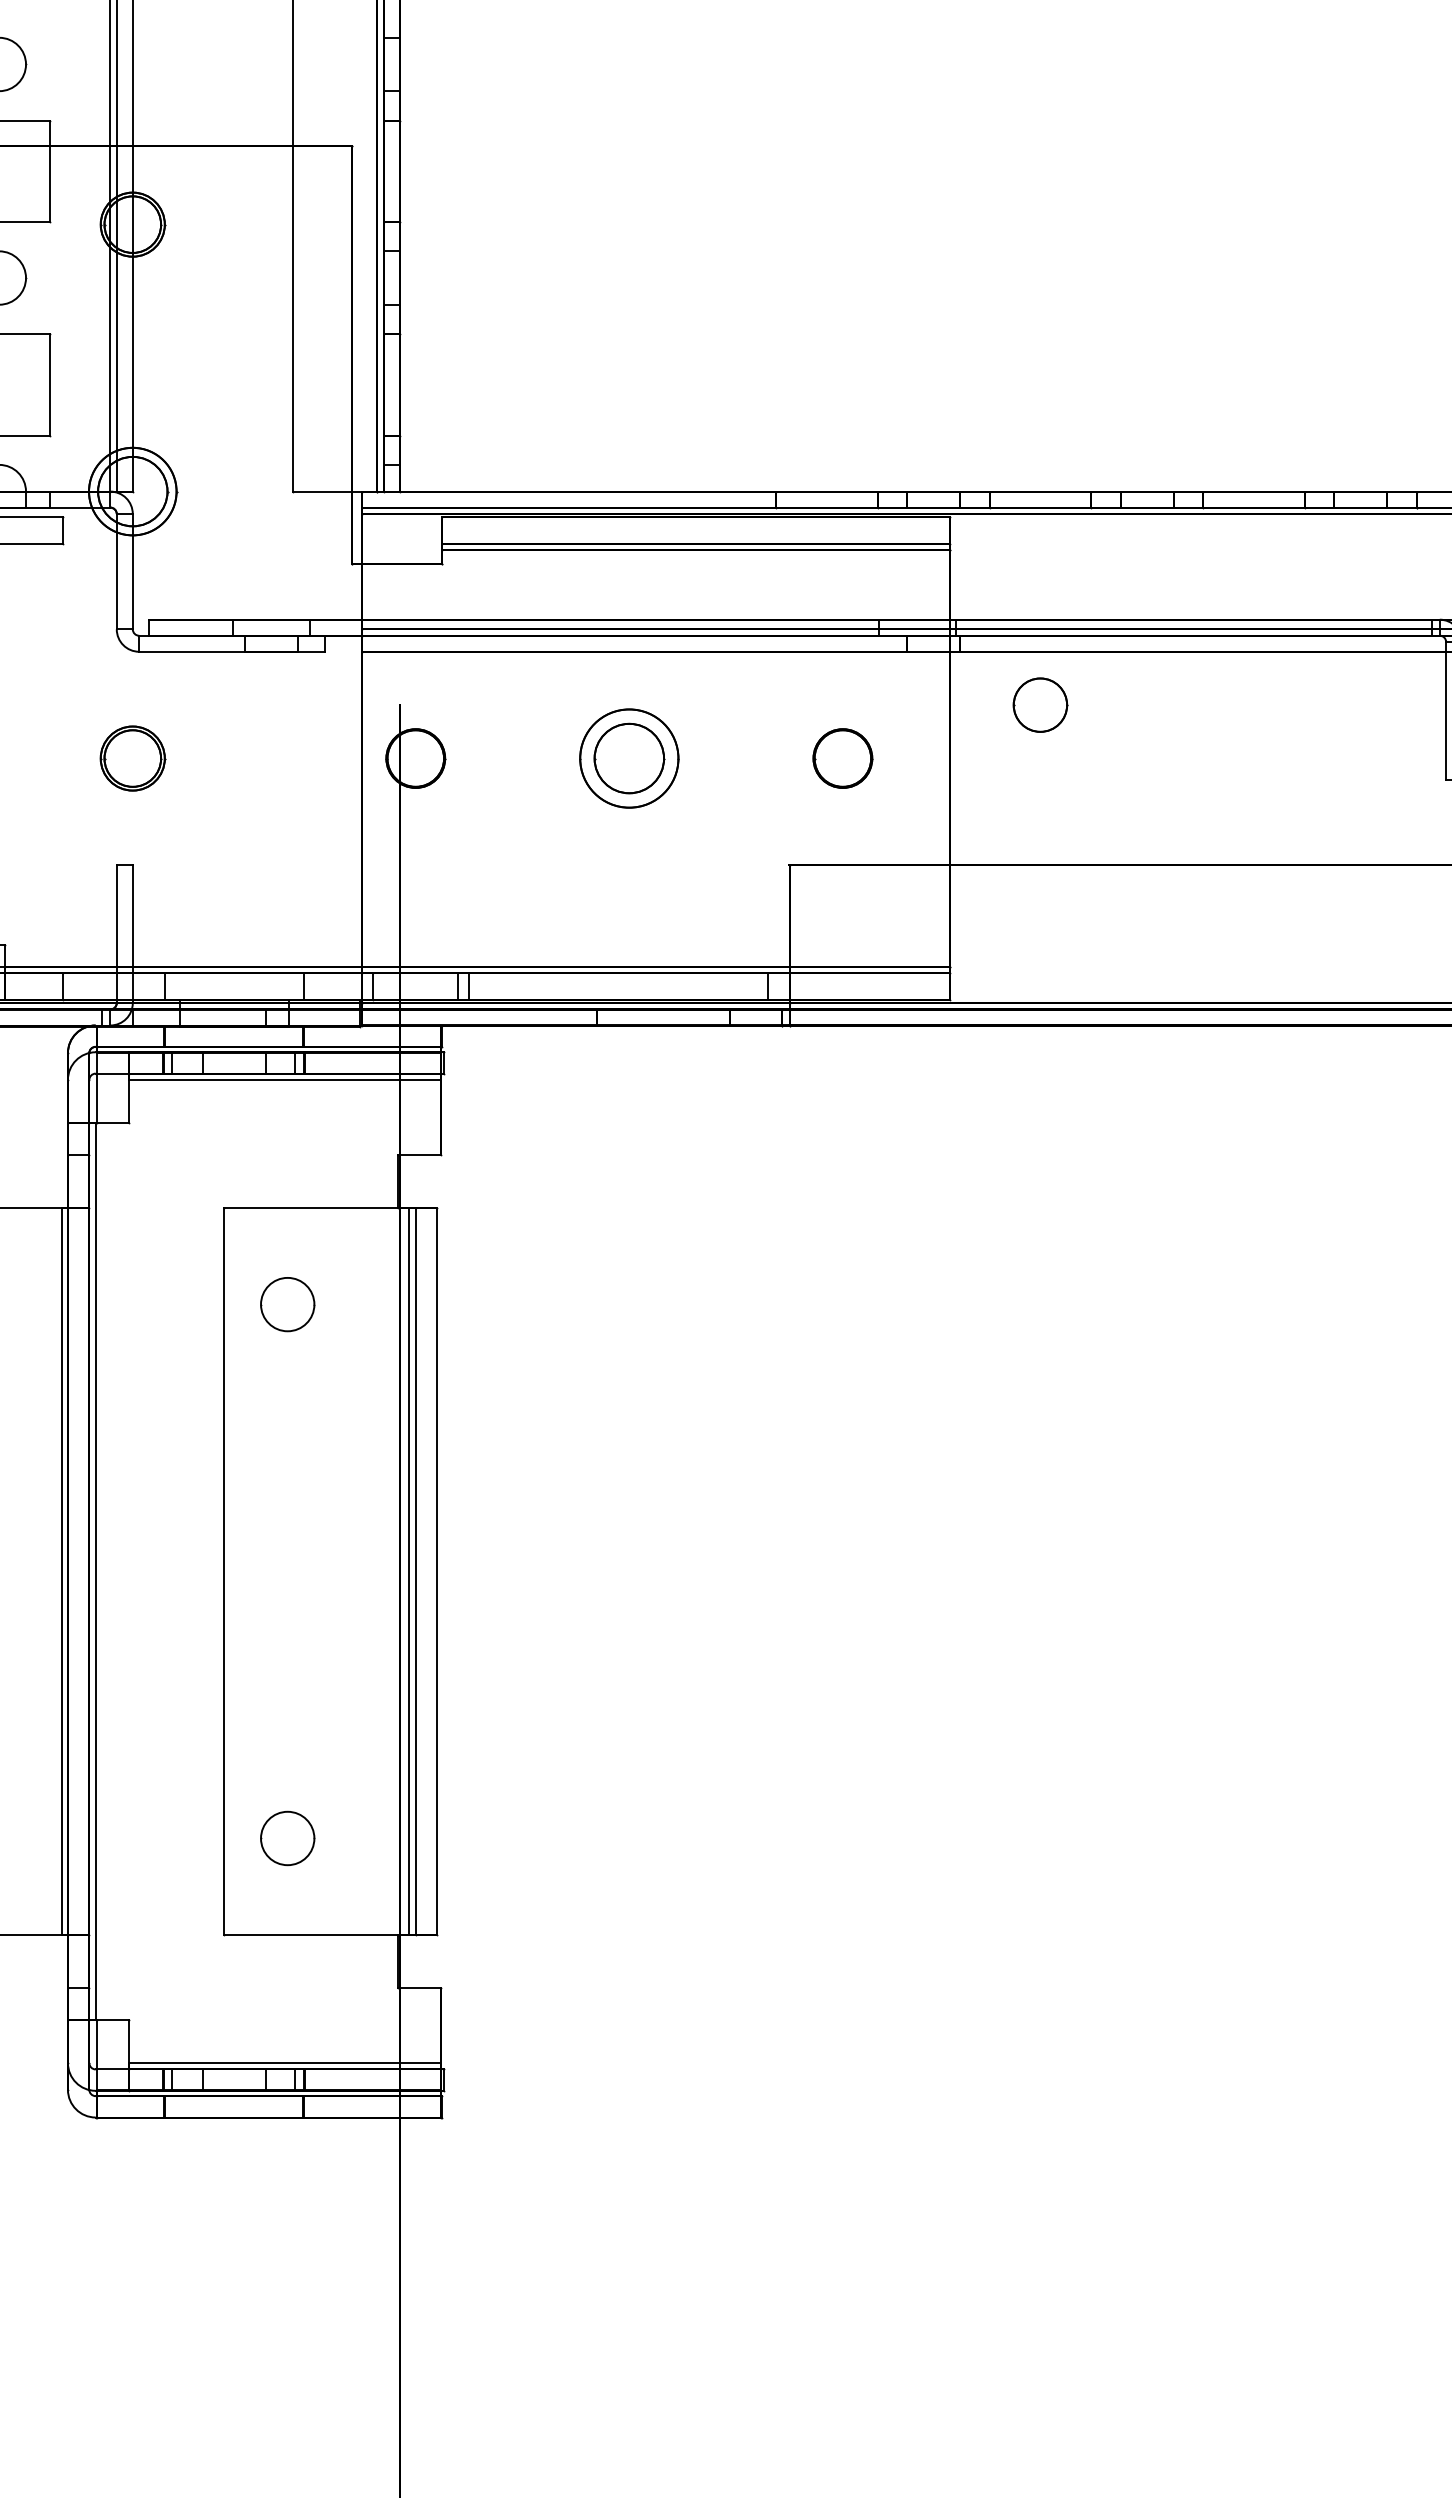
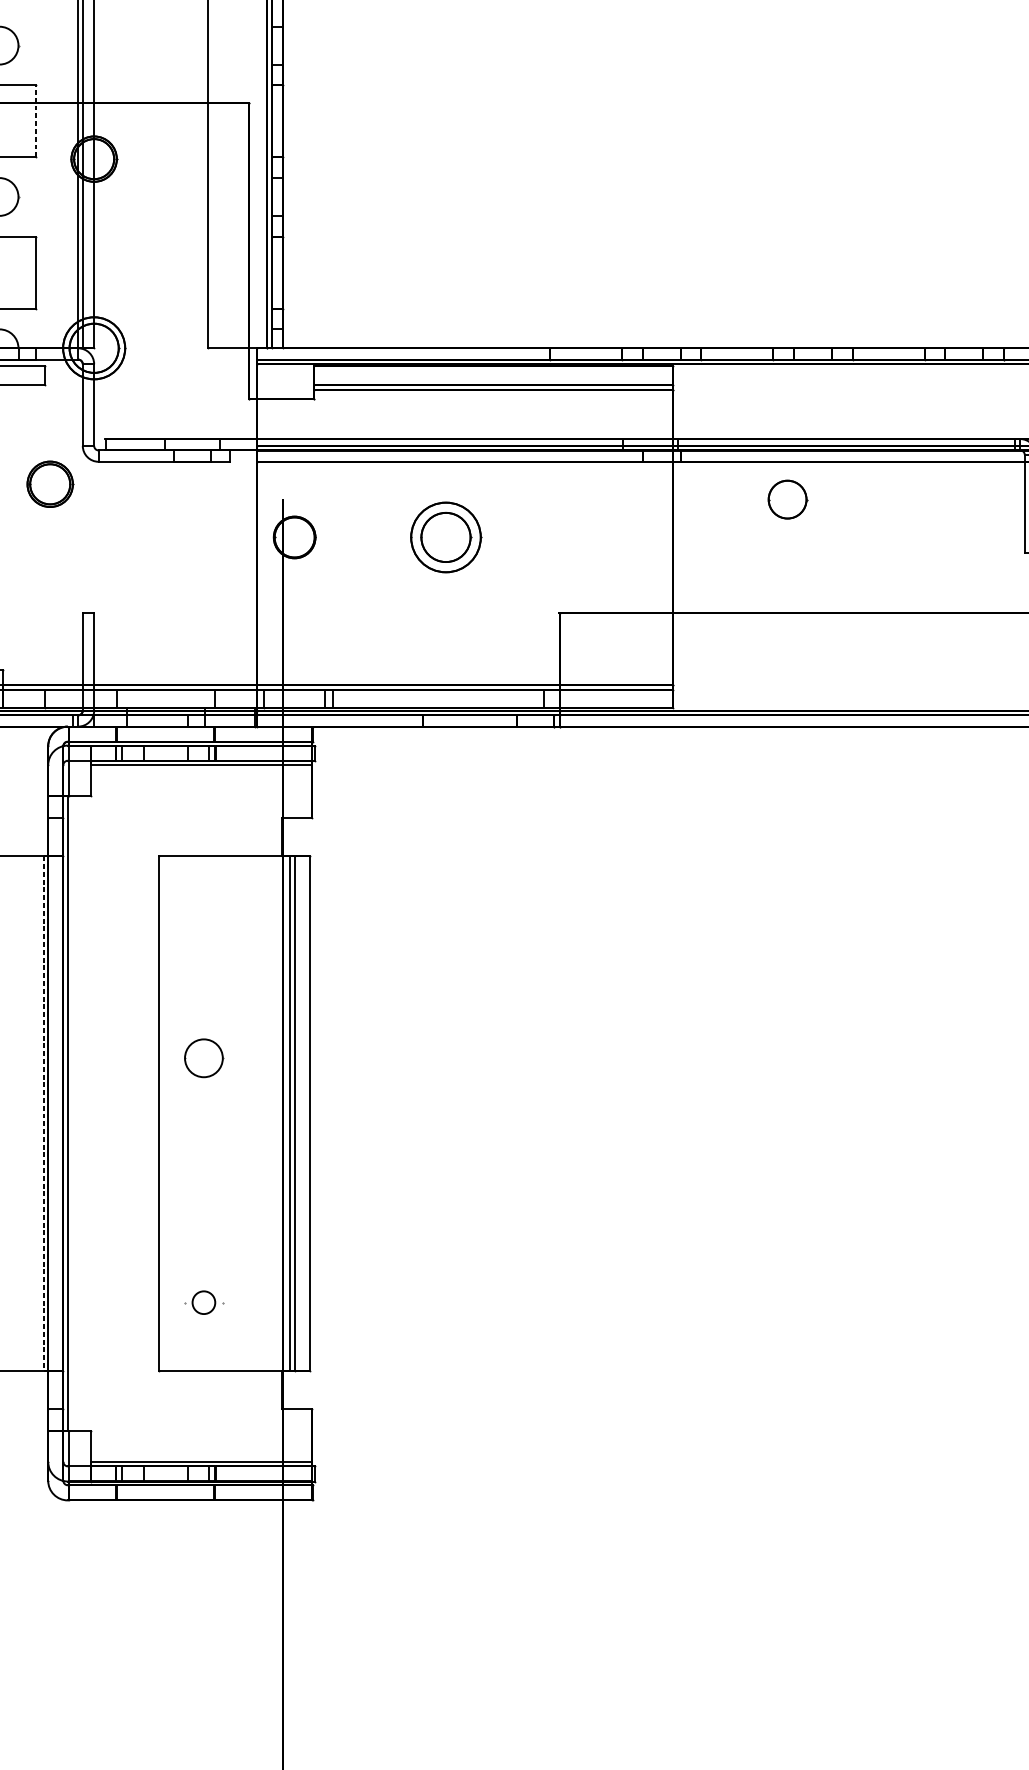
line: (50, 171) -> (35, 121), solid -> dashed
part: (1040, 704) -> (787, 499), moved
part: (132, 758) -> (50, 484), moved
part: (842, 758) -> (597, 537), removed
circle: (287, 1304) -> (203, 1058), moved
line: (61, 1572) -> (43, 1114), solid -> dashed
circle: (287, 1838) -> (203, 1302), size x0.6

